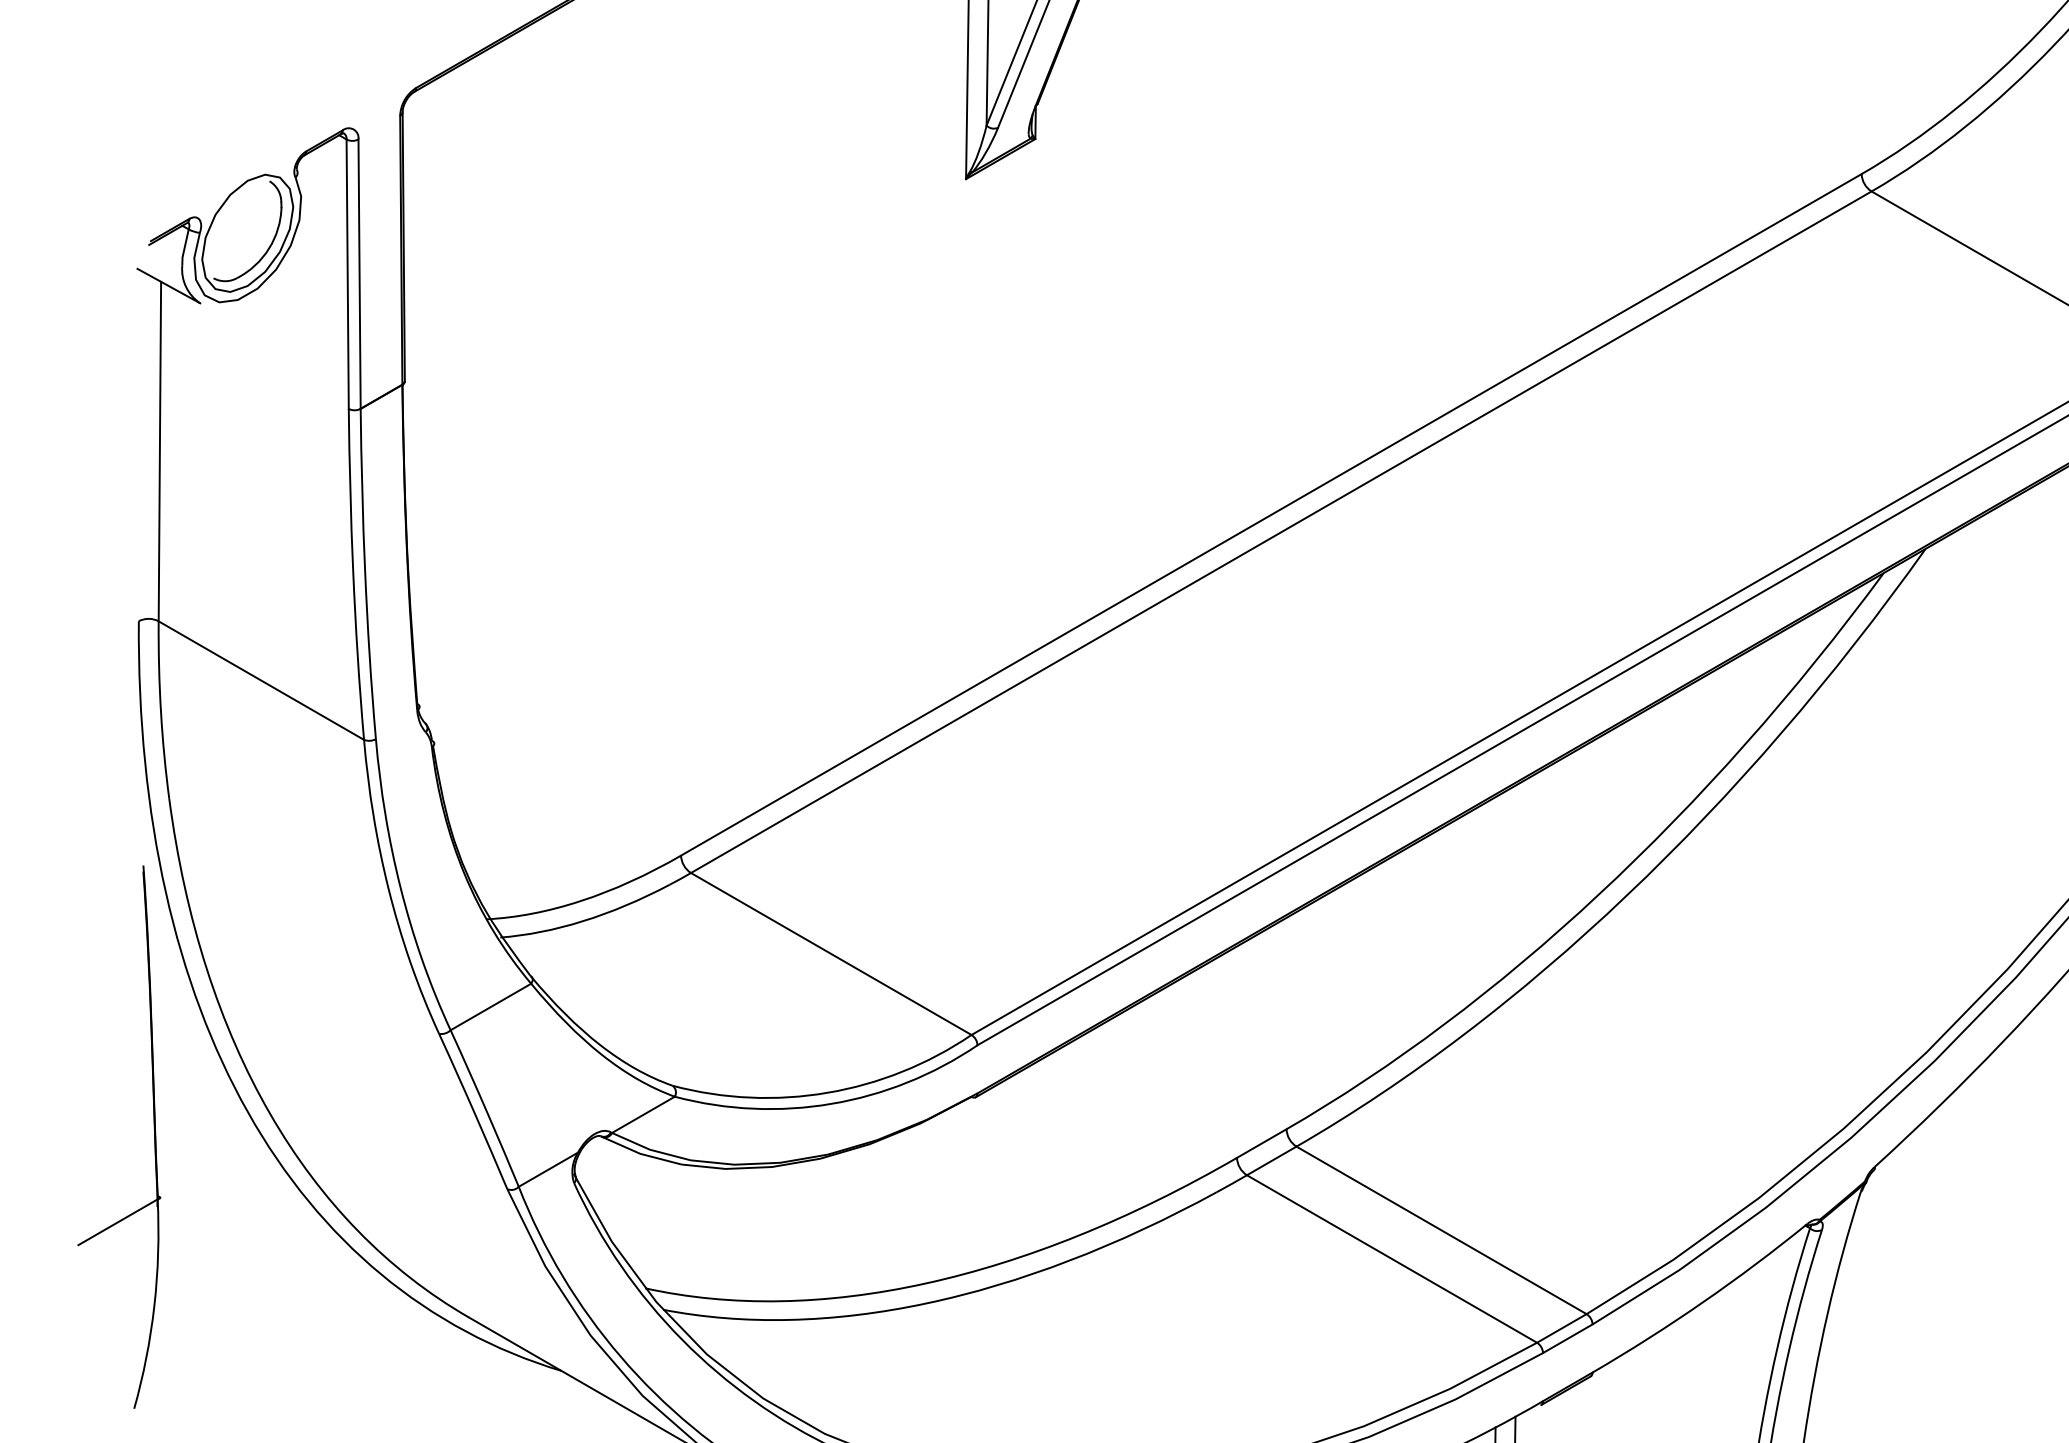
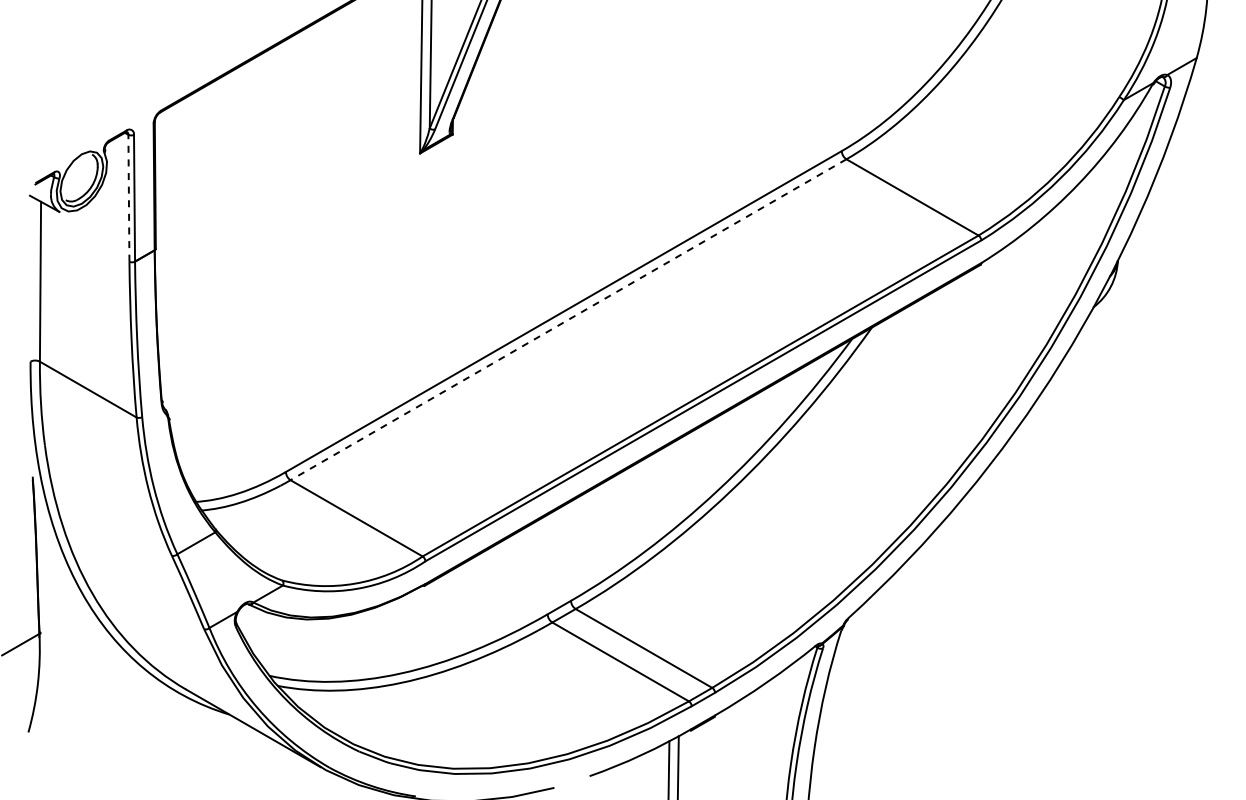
line: (346, 272) -> (128, 197), solid -> dashed
line: (1281, 531) -> (568, 319), solid -> dashed

